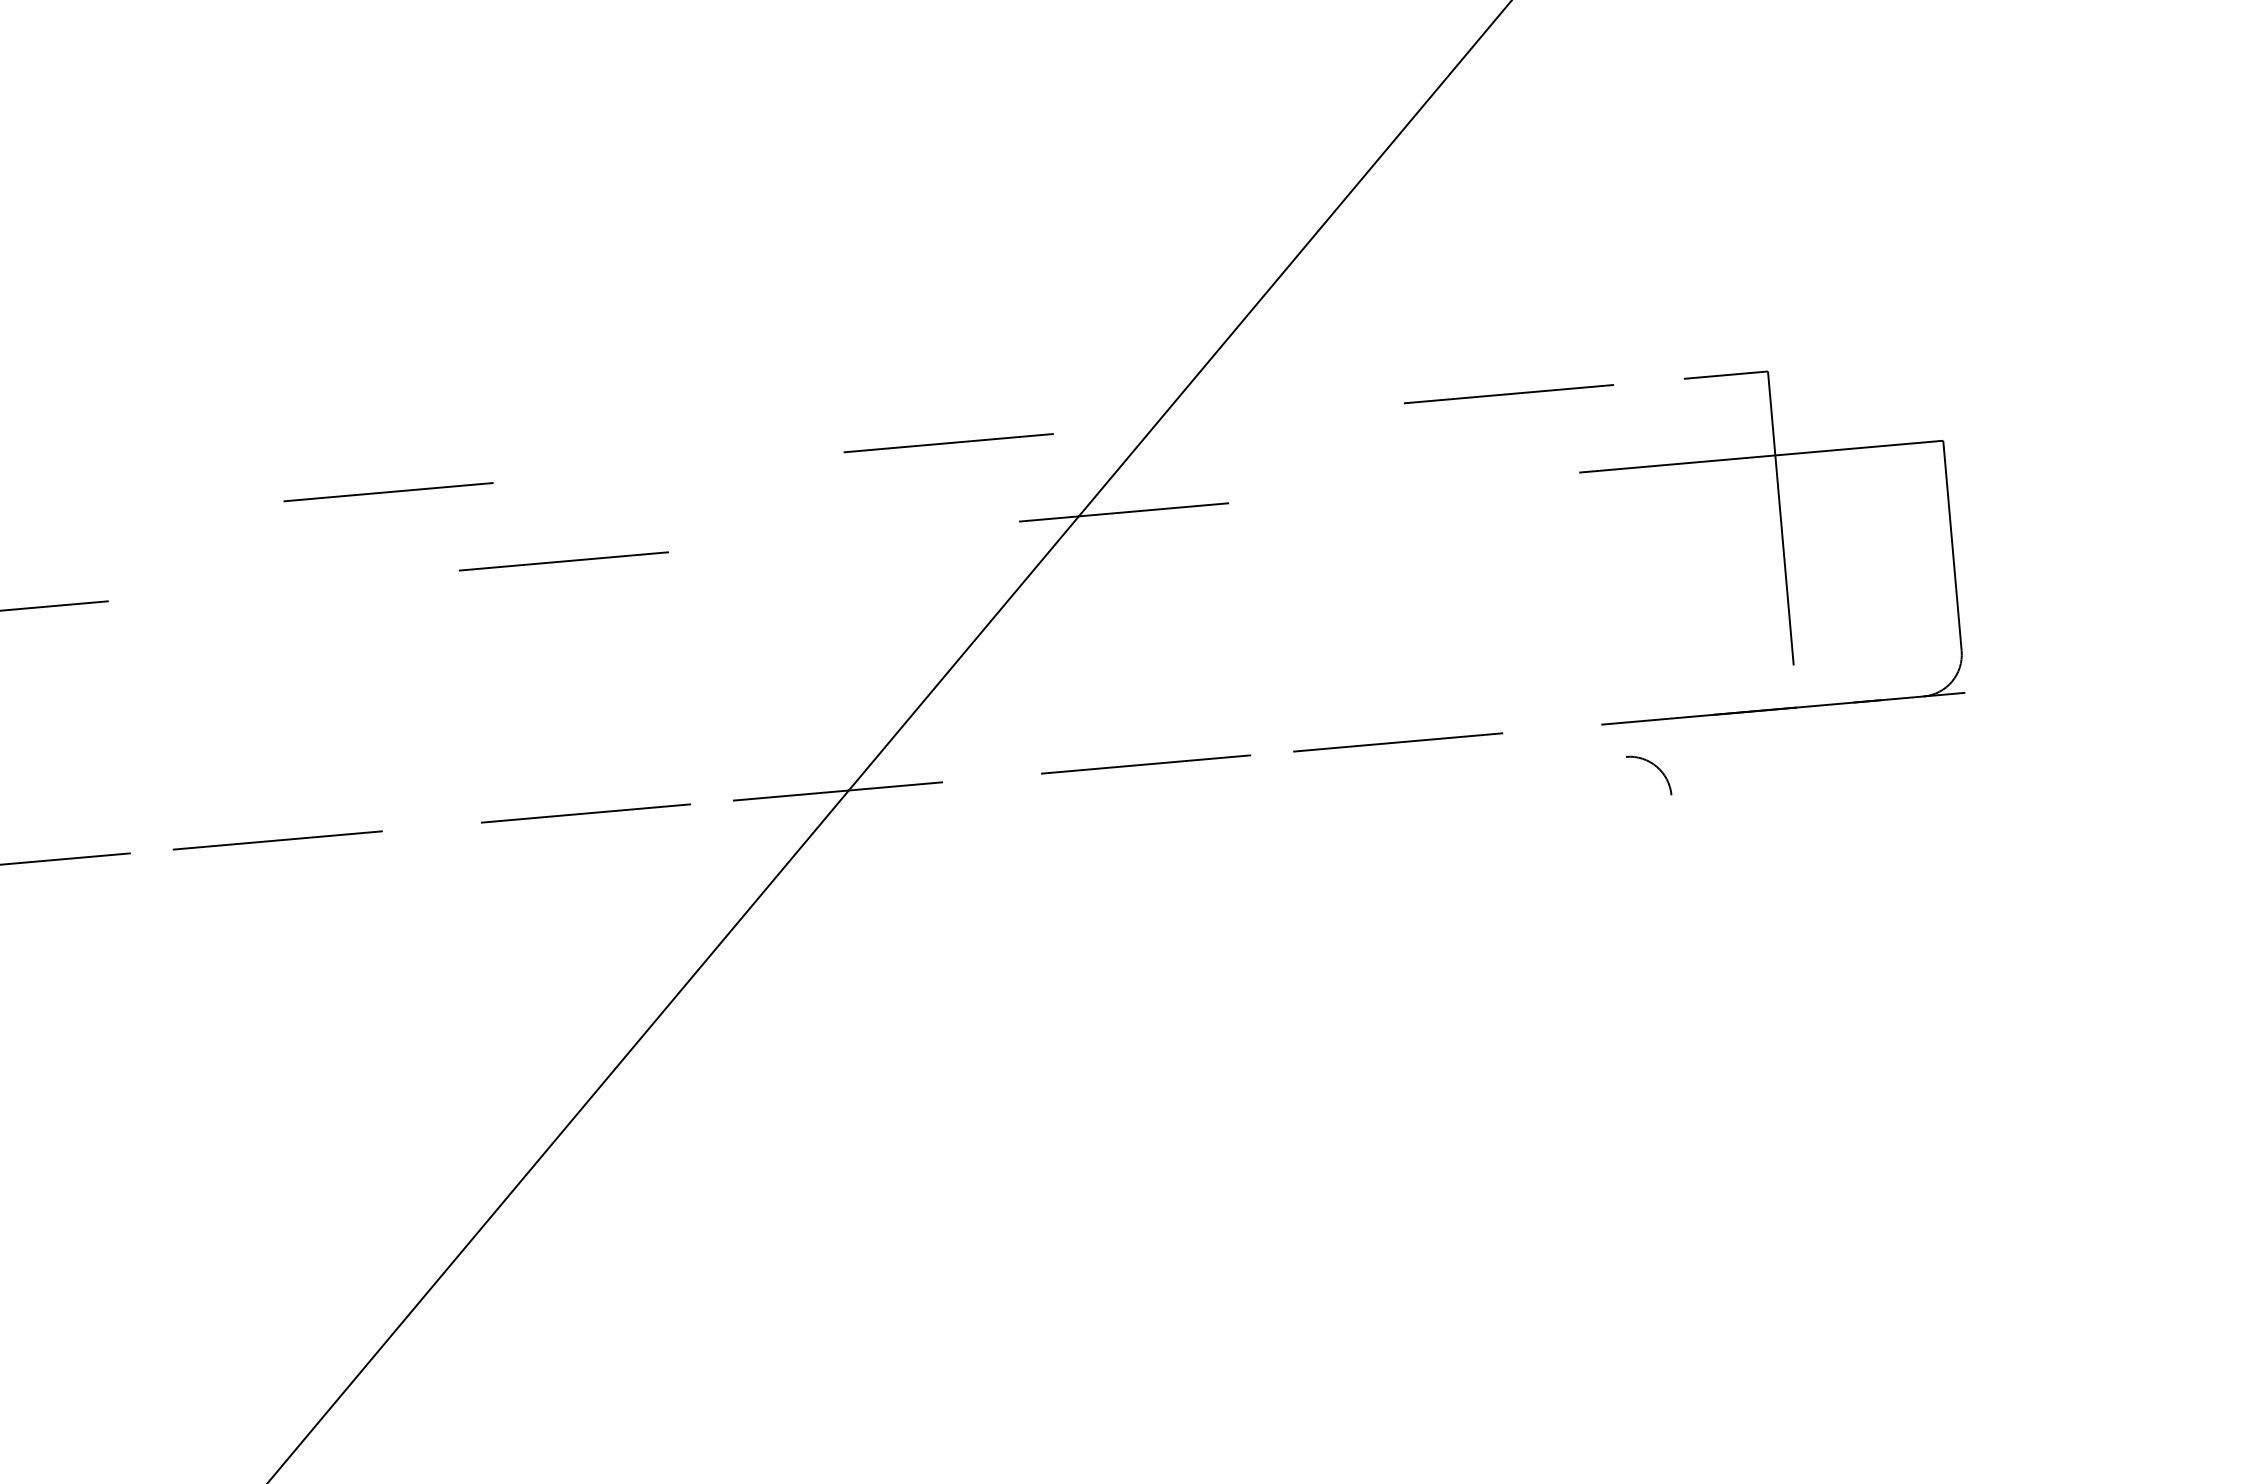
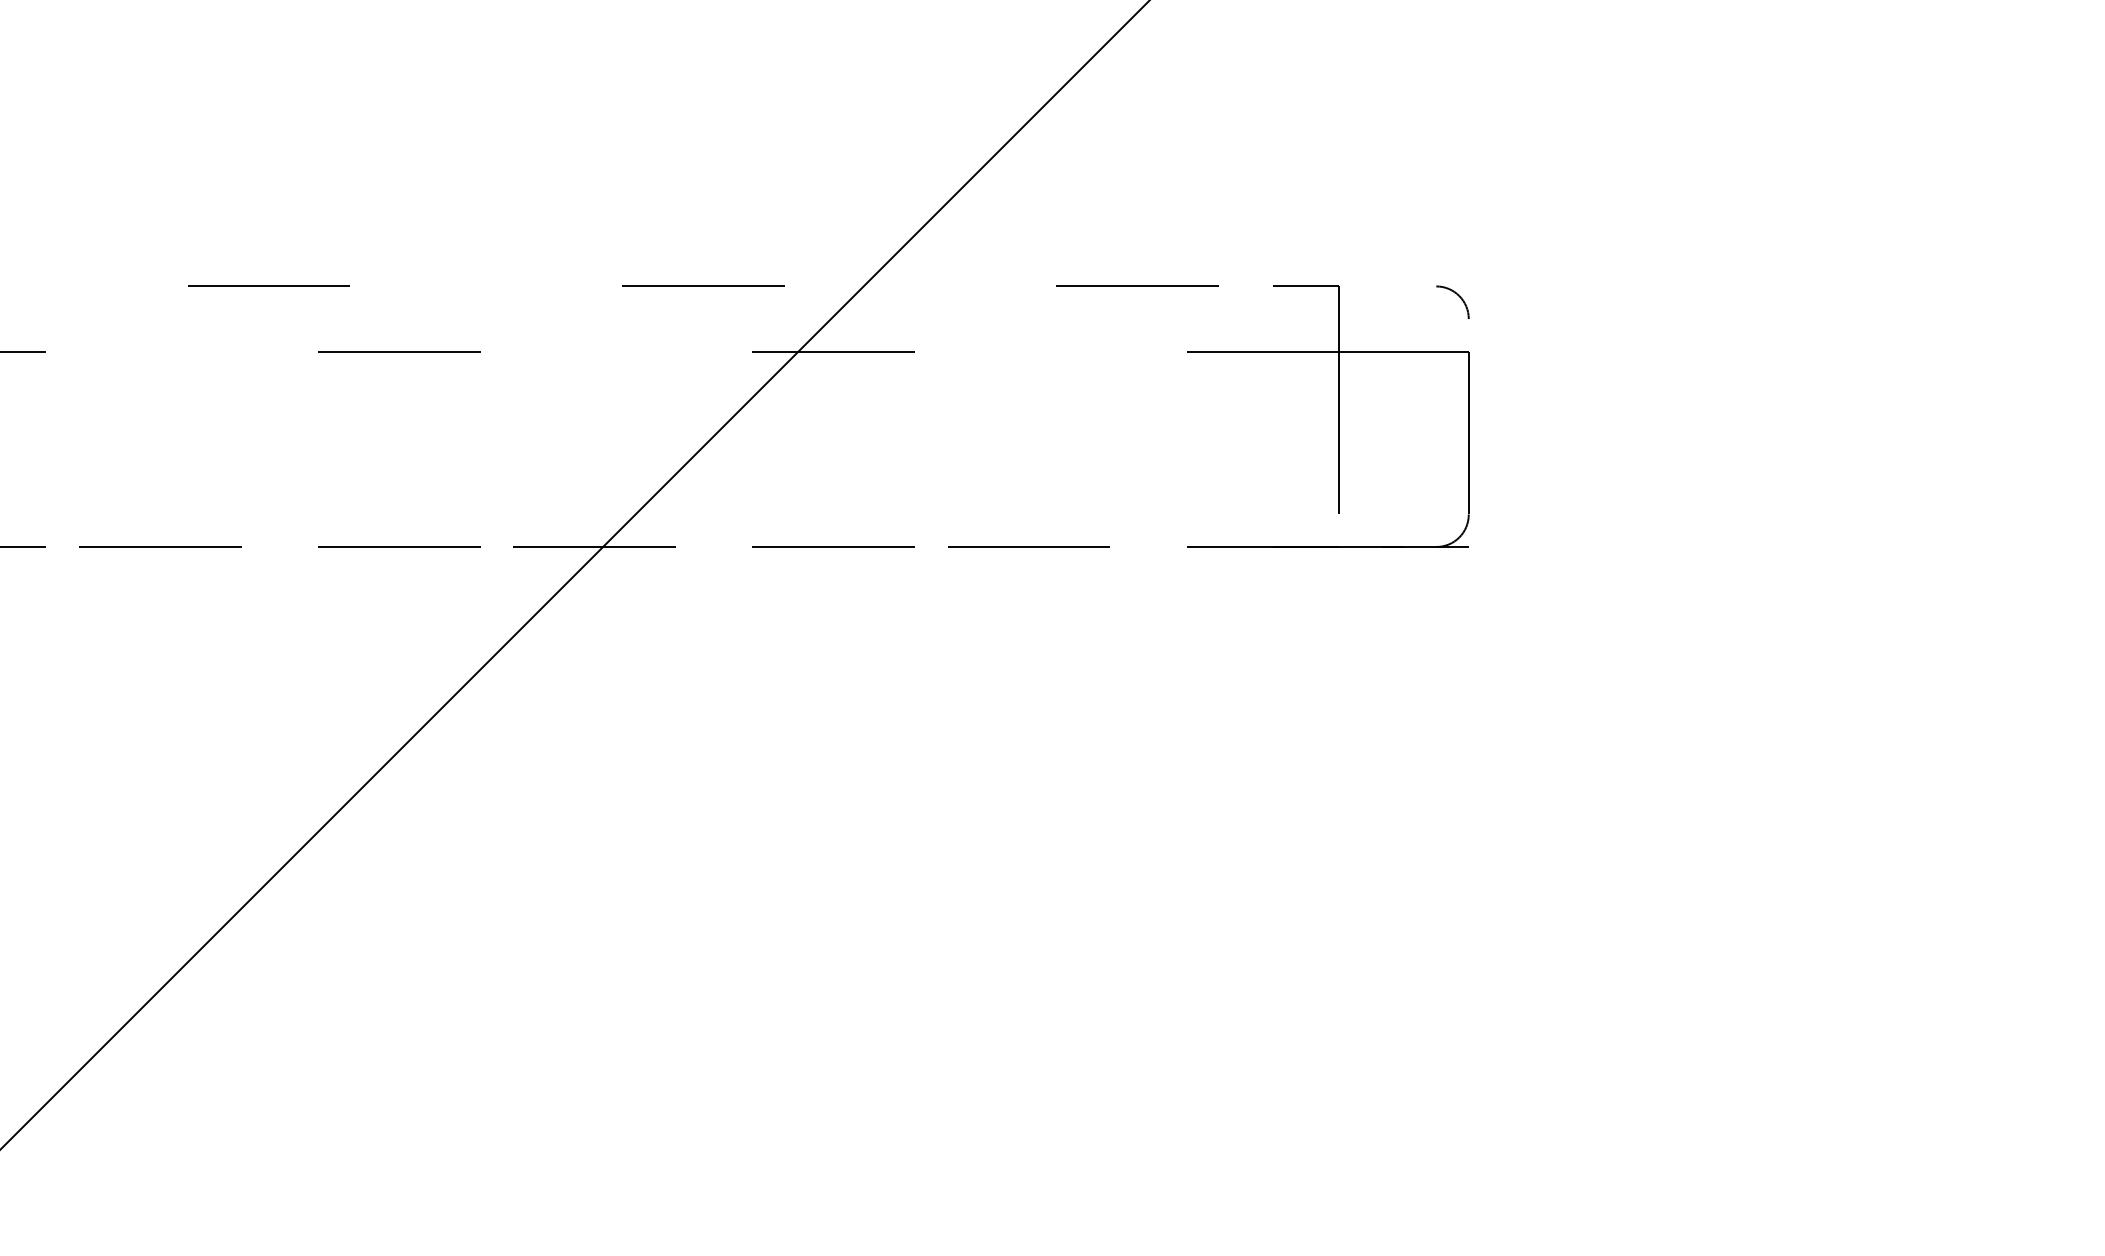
curve: (1654, 766) -> (1457, 295), moved

